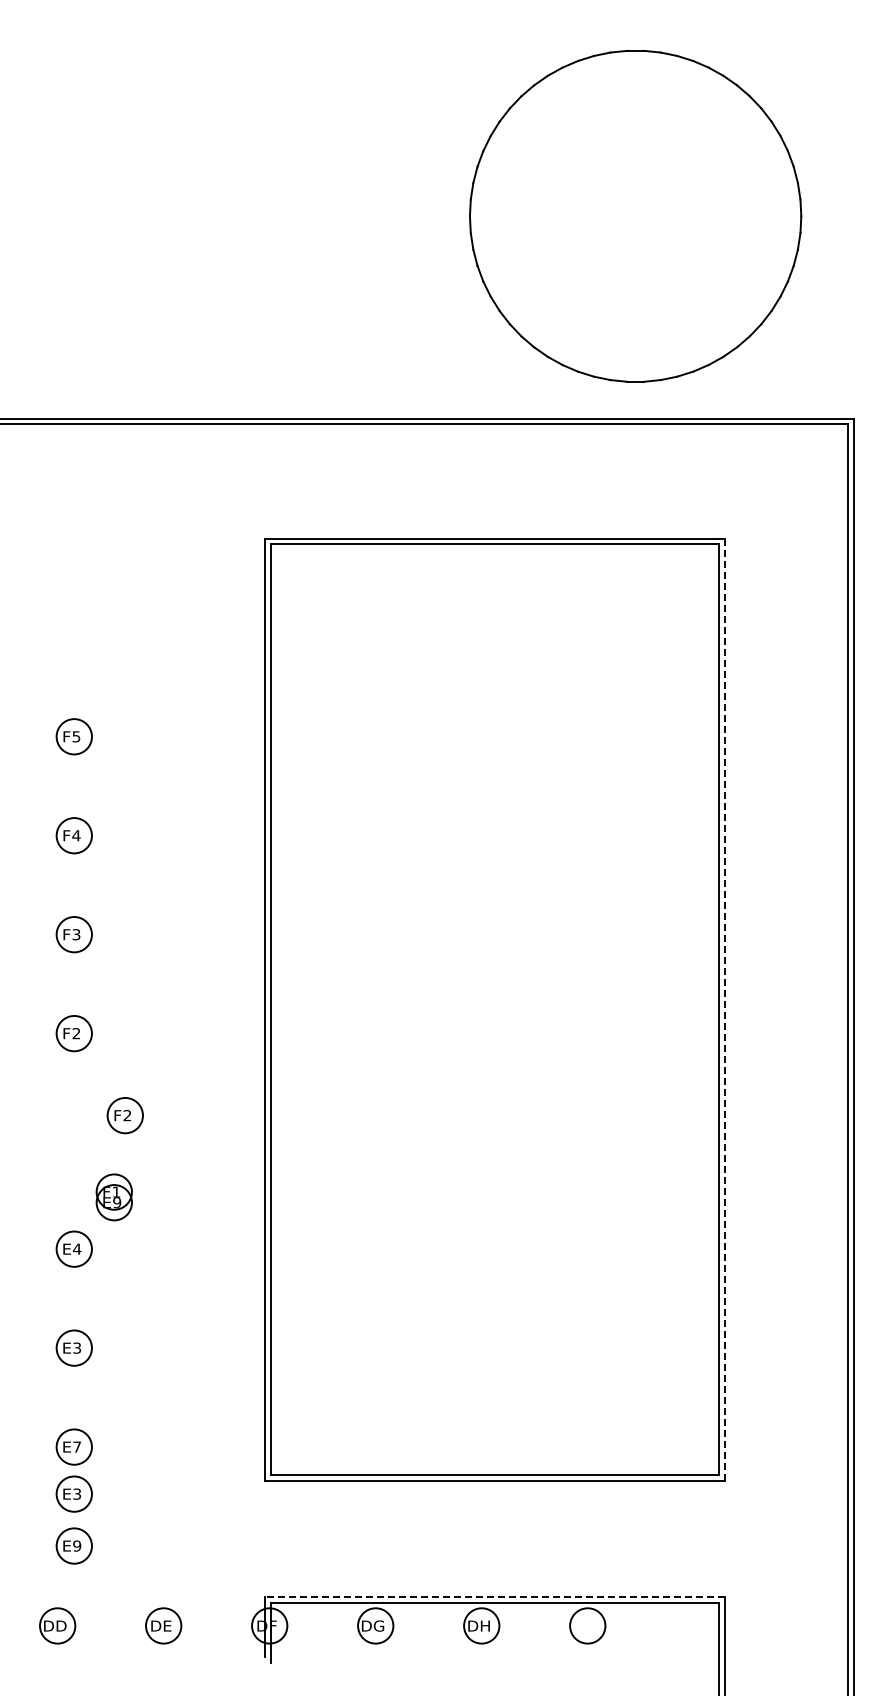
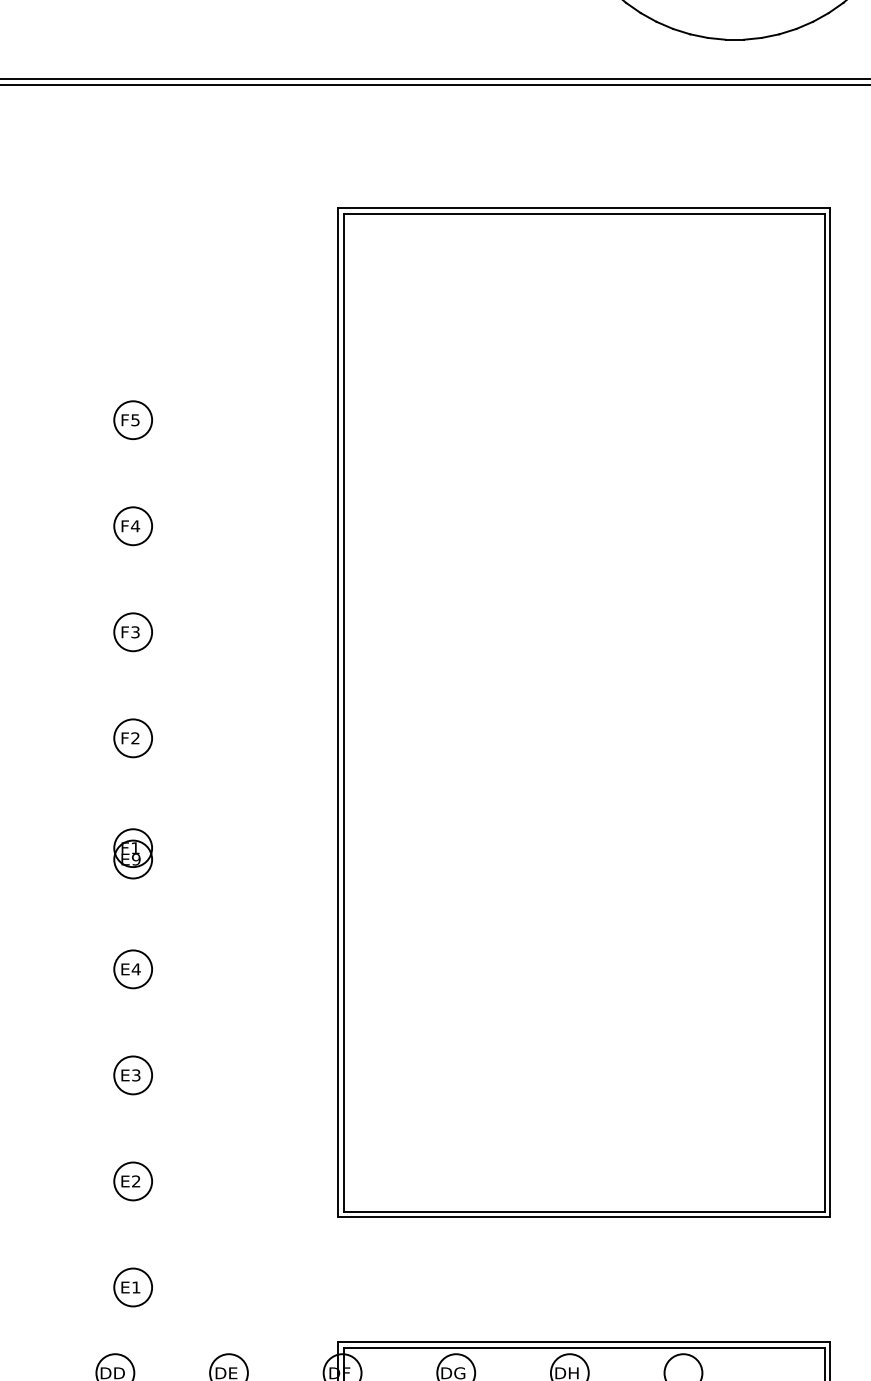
line: (724, 1009) -> (830, 712), dashed -> solid
part: (124, 1115) -> (186, 826), removed
part: (113, 1197) -> (132, 853), moved
text: (76, 1446) -> (135, 1180), E7 -> E2
part: (73, 1493) -> (132, 1231), removed
text: (77, 1545) -> (136, 1286), E9 -> E1
line: (495, 1597) -> (584, 1342), dashed -> solid

